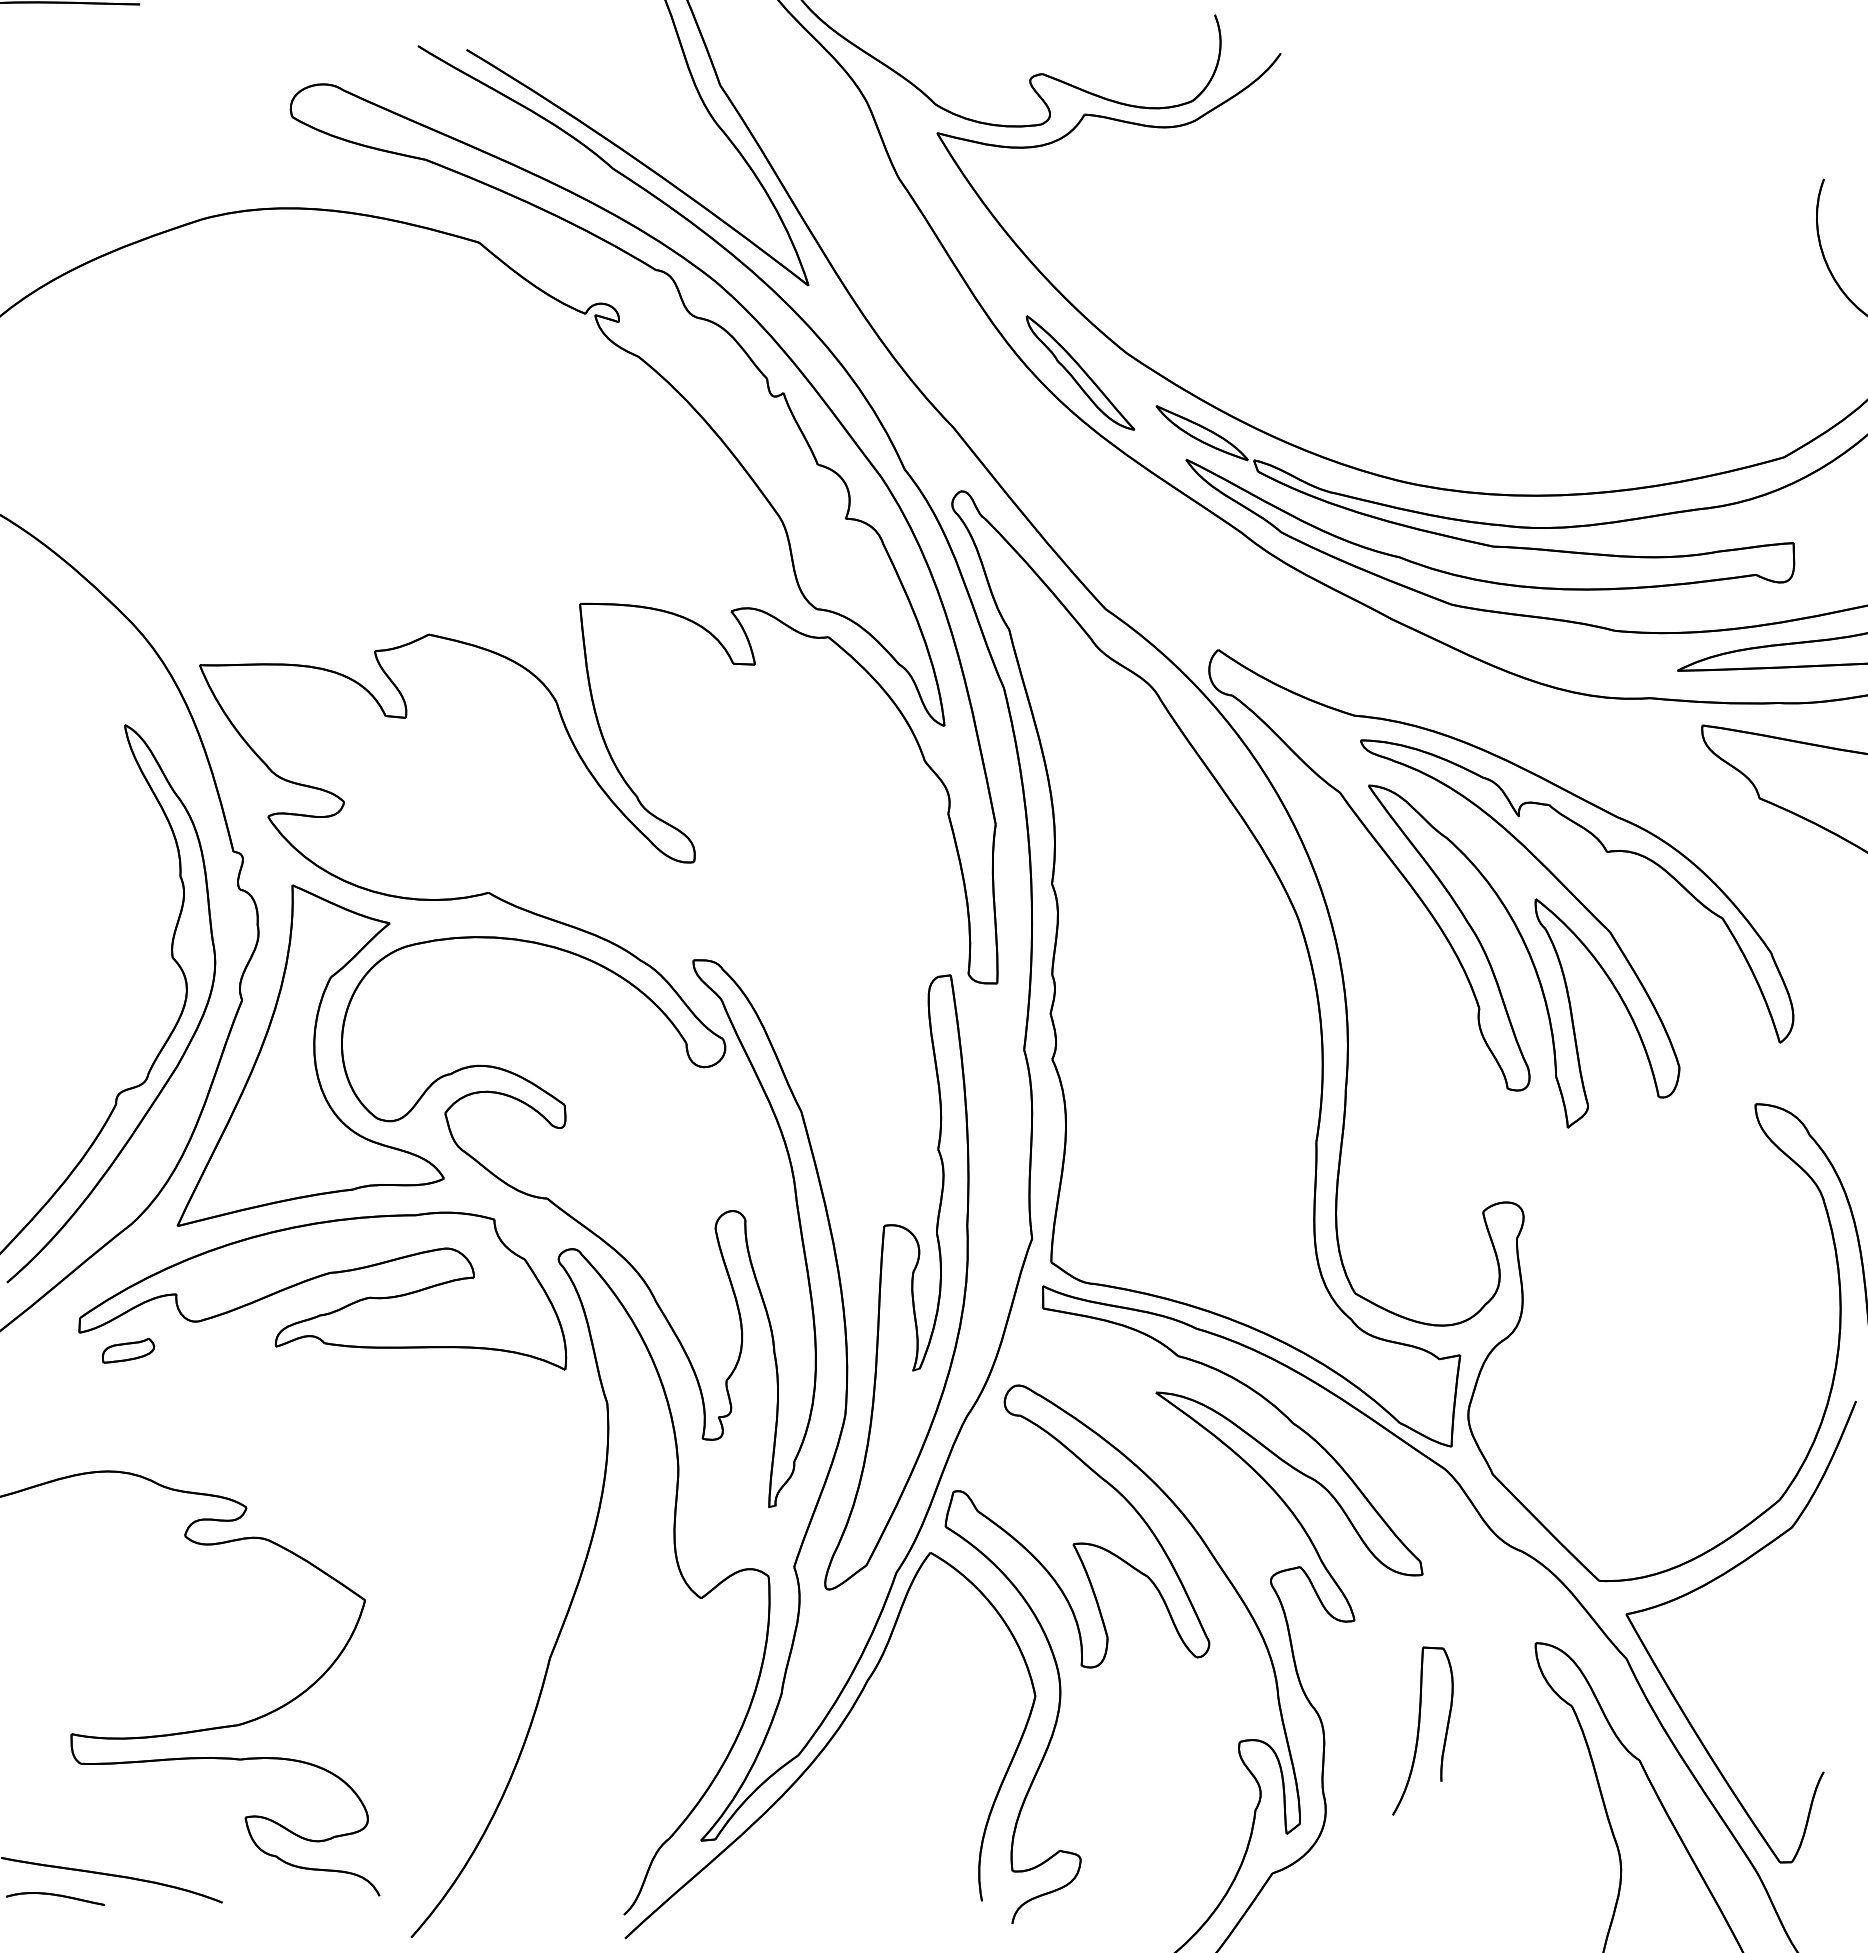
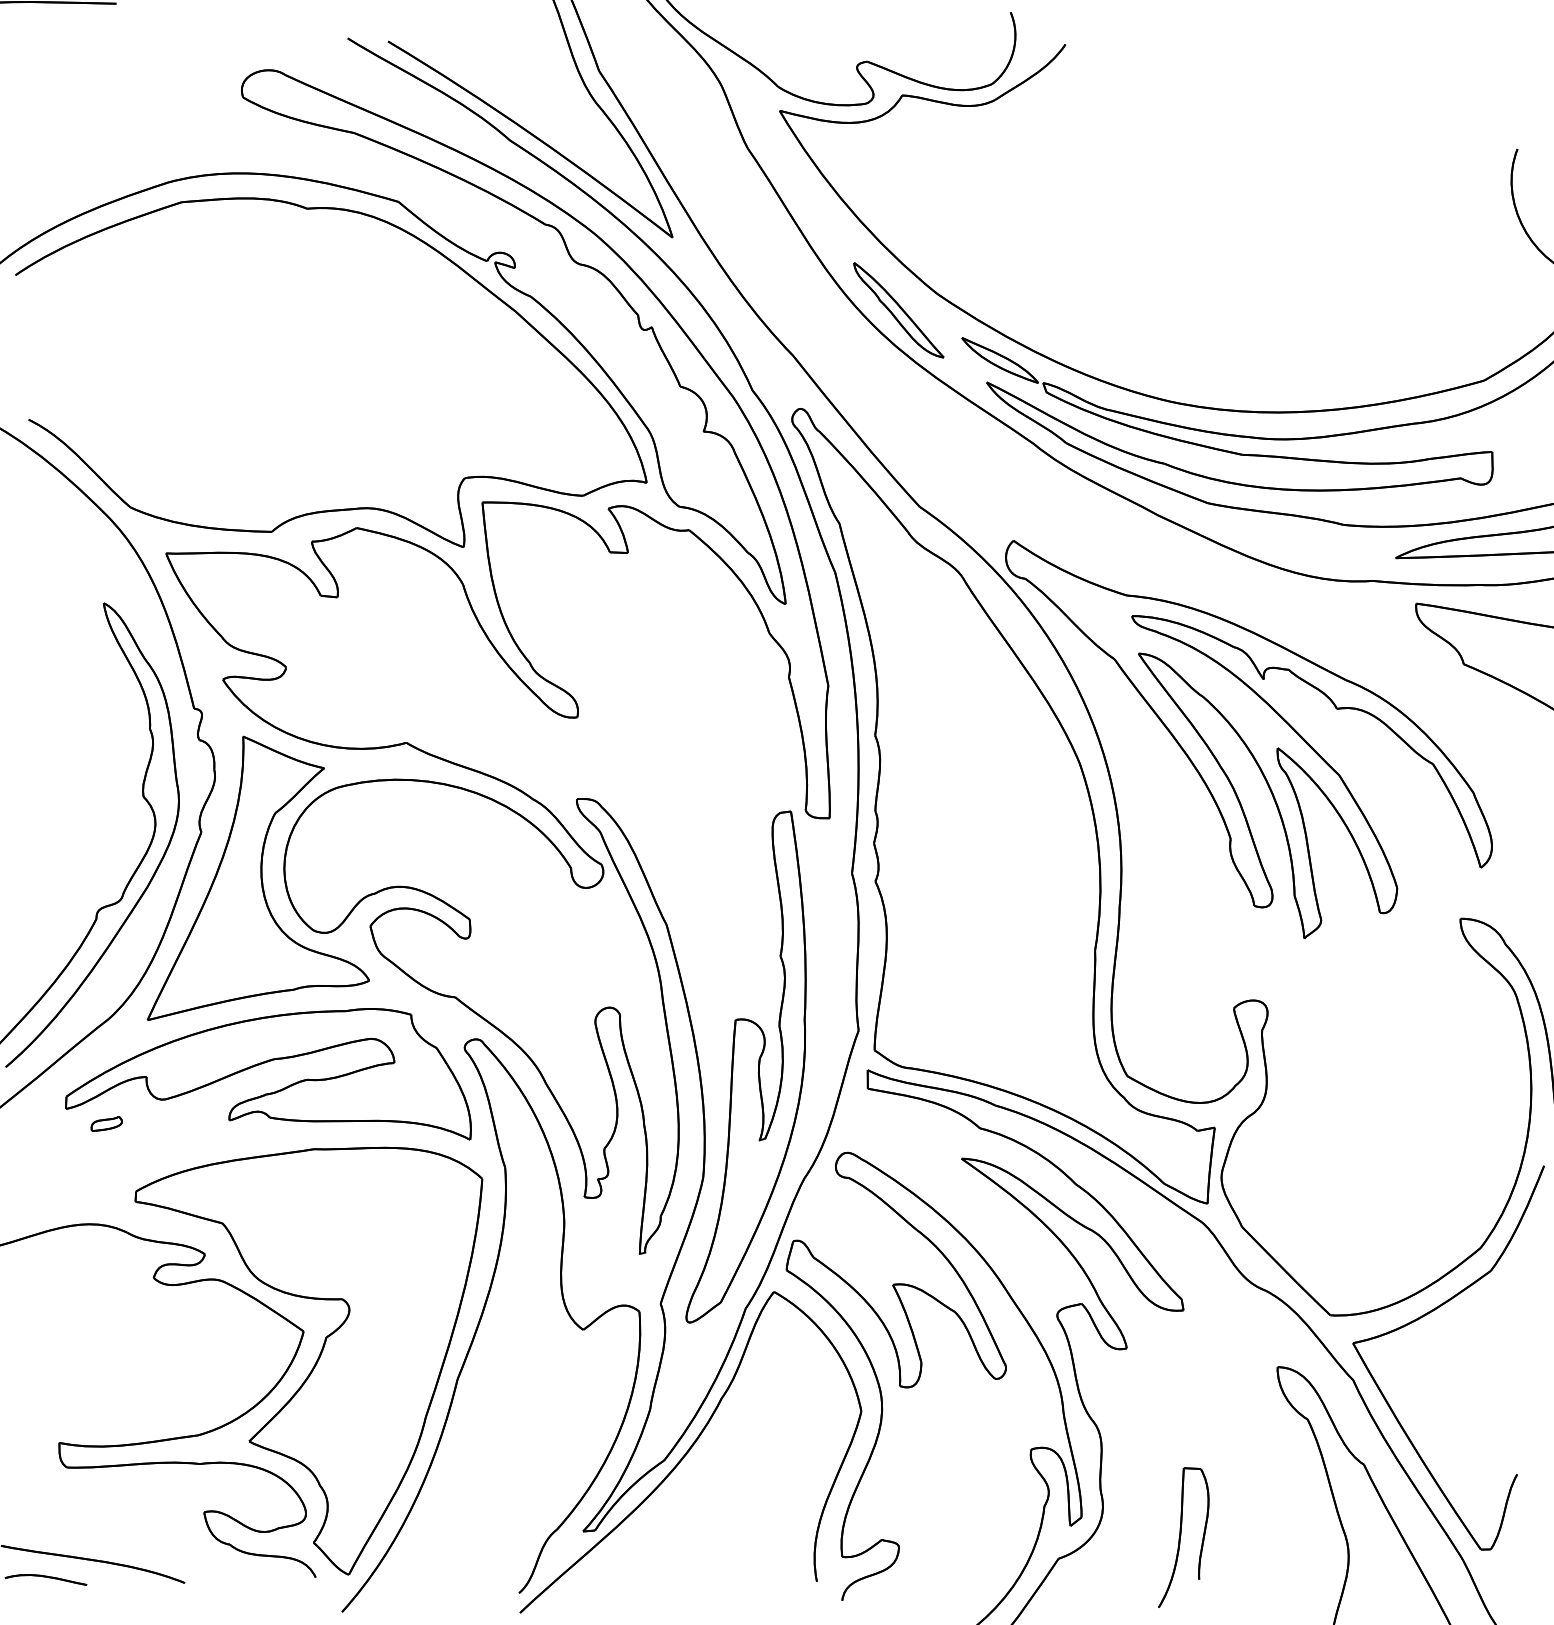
part: (412, 611) -> (343, 508), added
part: (128, 1350) -> (106, 1123), size x0.71
part: (378, 1639) -> (314, 1364), added
part: (1422, 1730) -> (1183, 1537), moved

